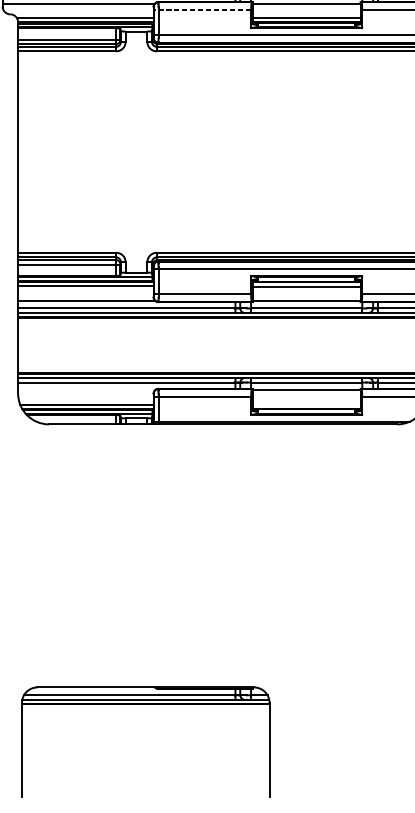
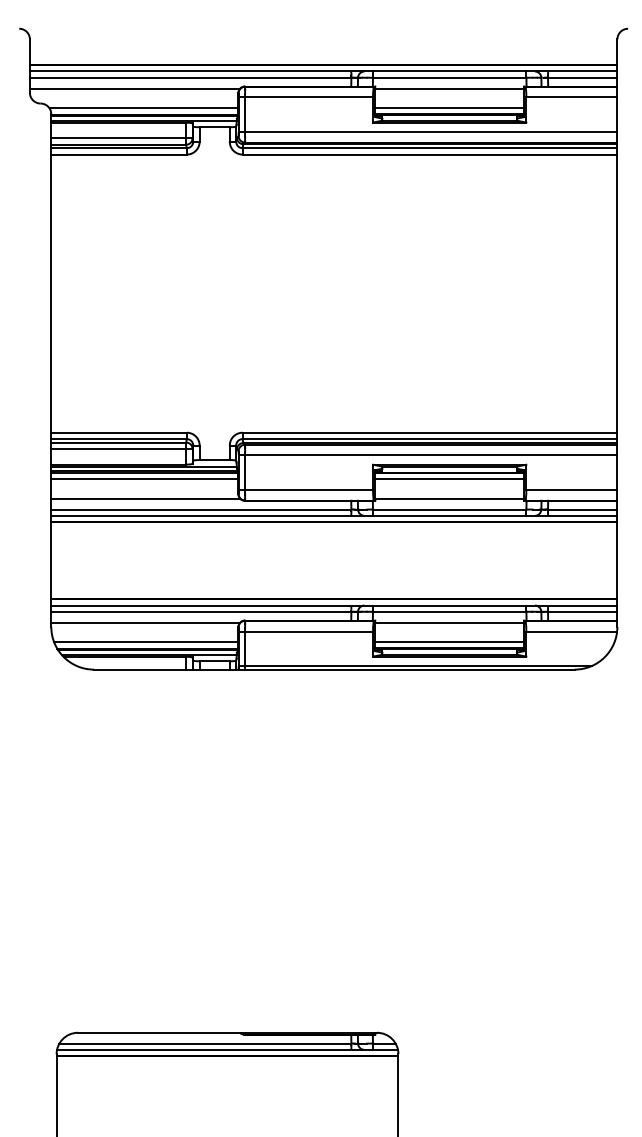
line: (202, 10) -> (305, 97), dashed -> solid
line: (86, 390) -> (145, 622), added
line: (306, 404) -> (449, 642), added

